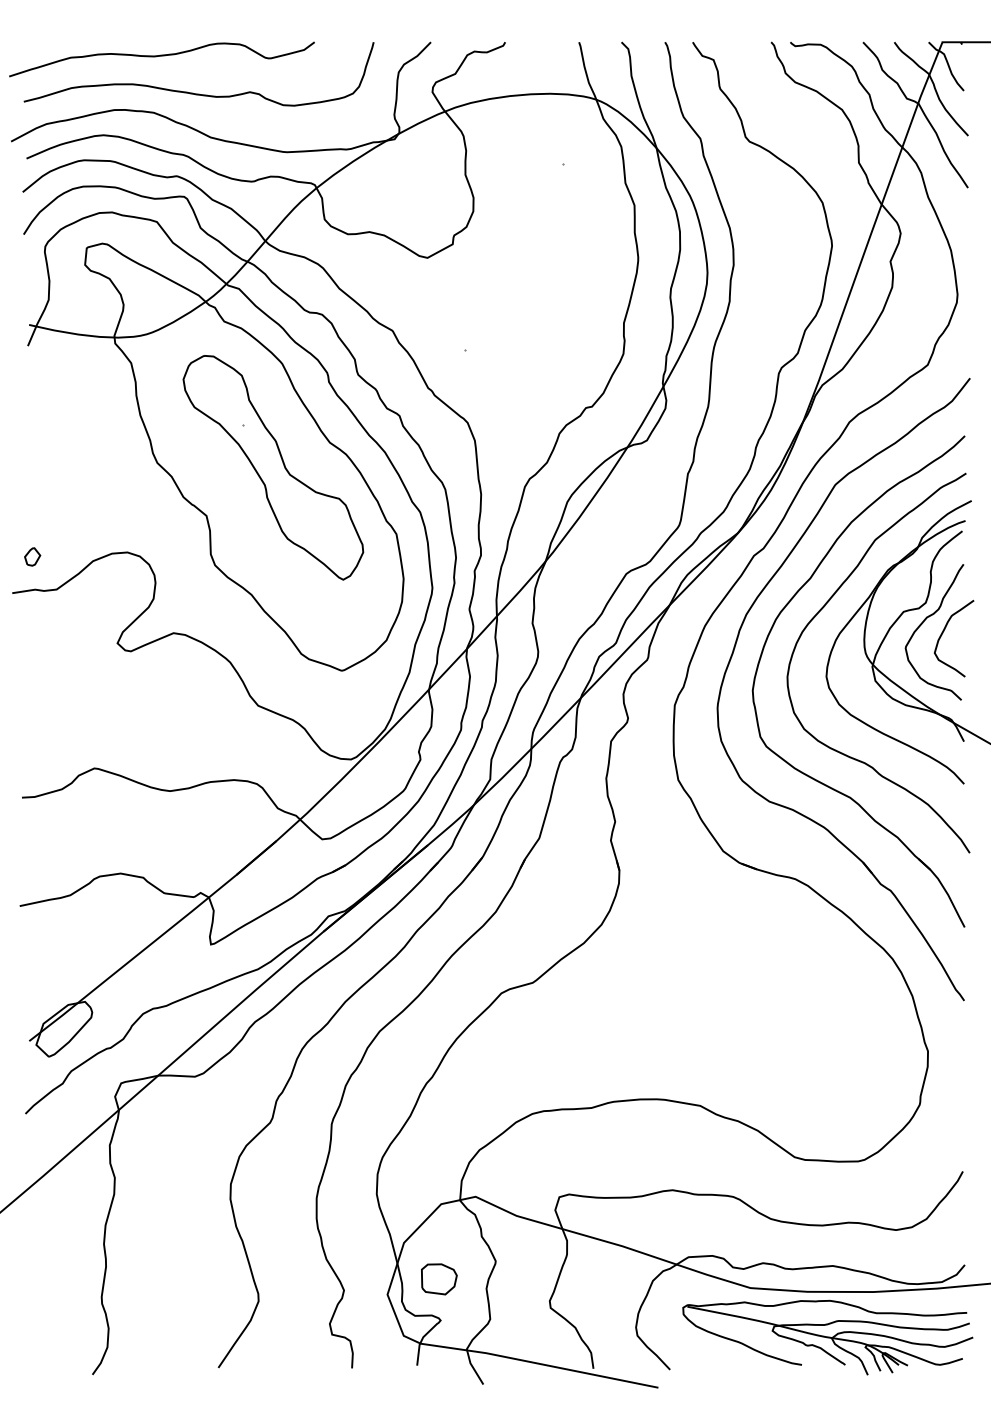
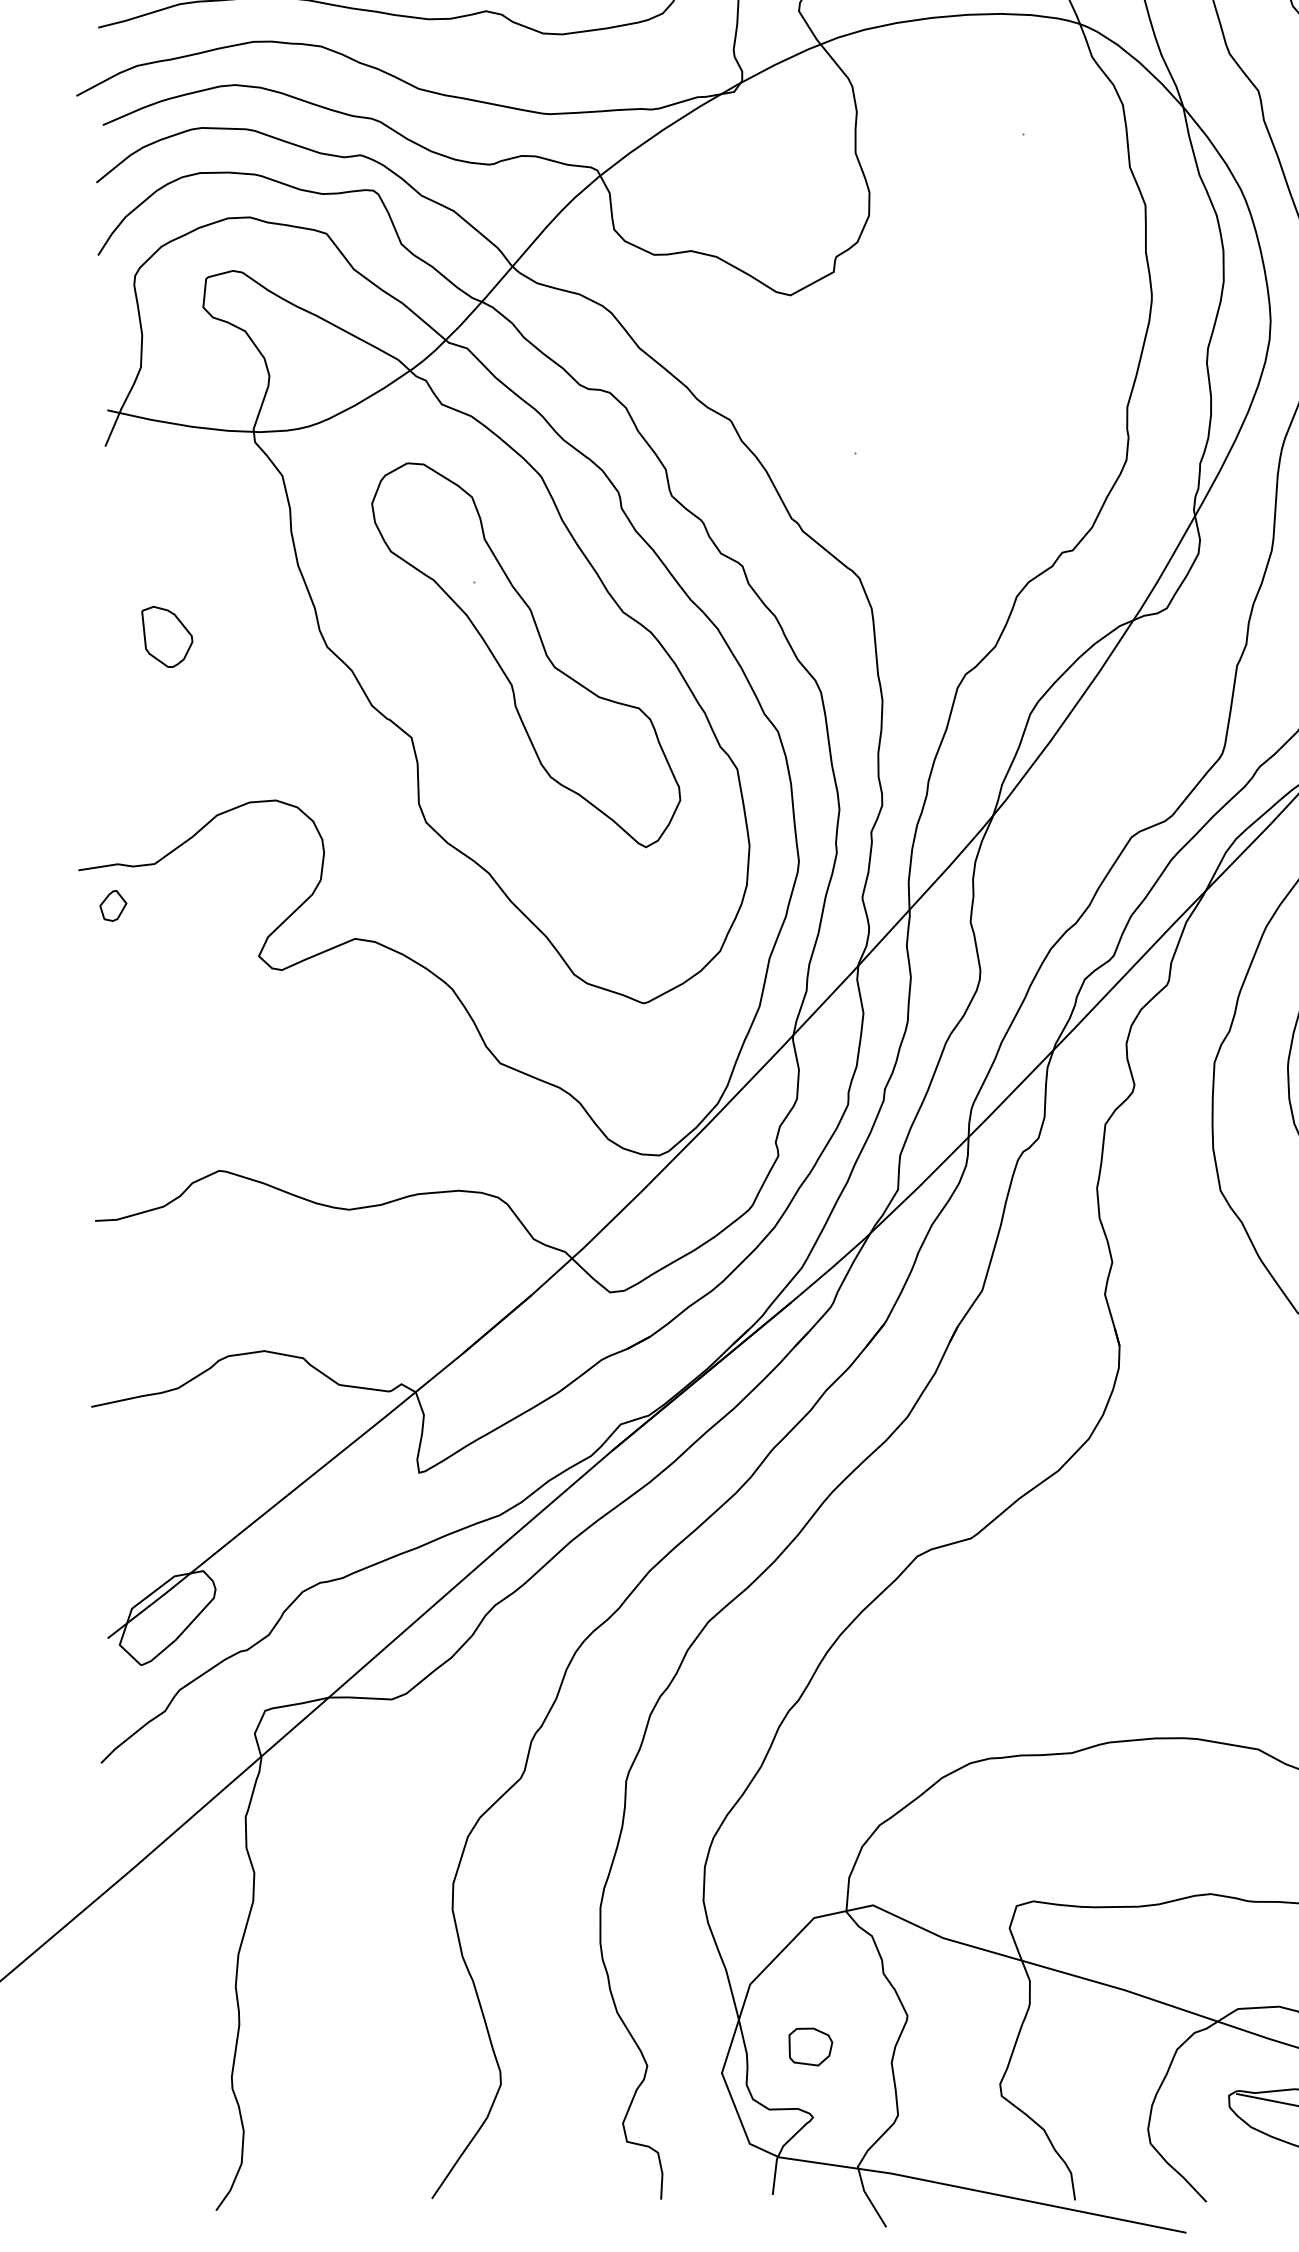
part: (63, 456) -> (166, 635), added
part: (32, 556) -> (113, 905), moved
part: (439, 1279) -> (811, 2047), size x0.71

